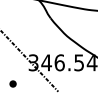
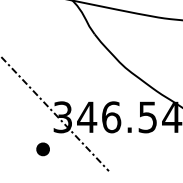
part: (12, 83) -> (42, 148), moved

